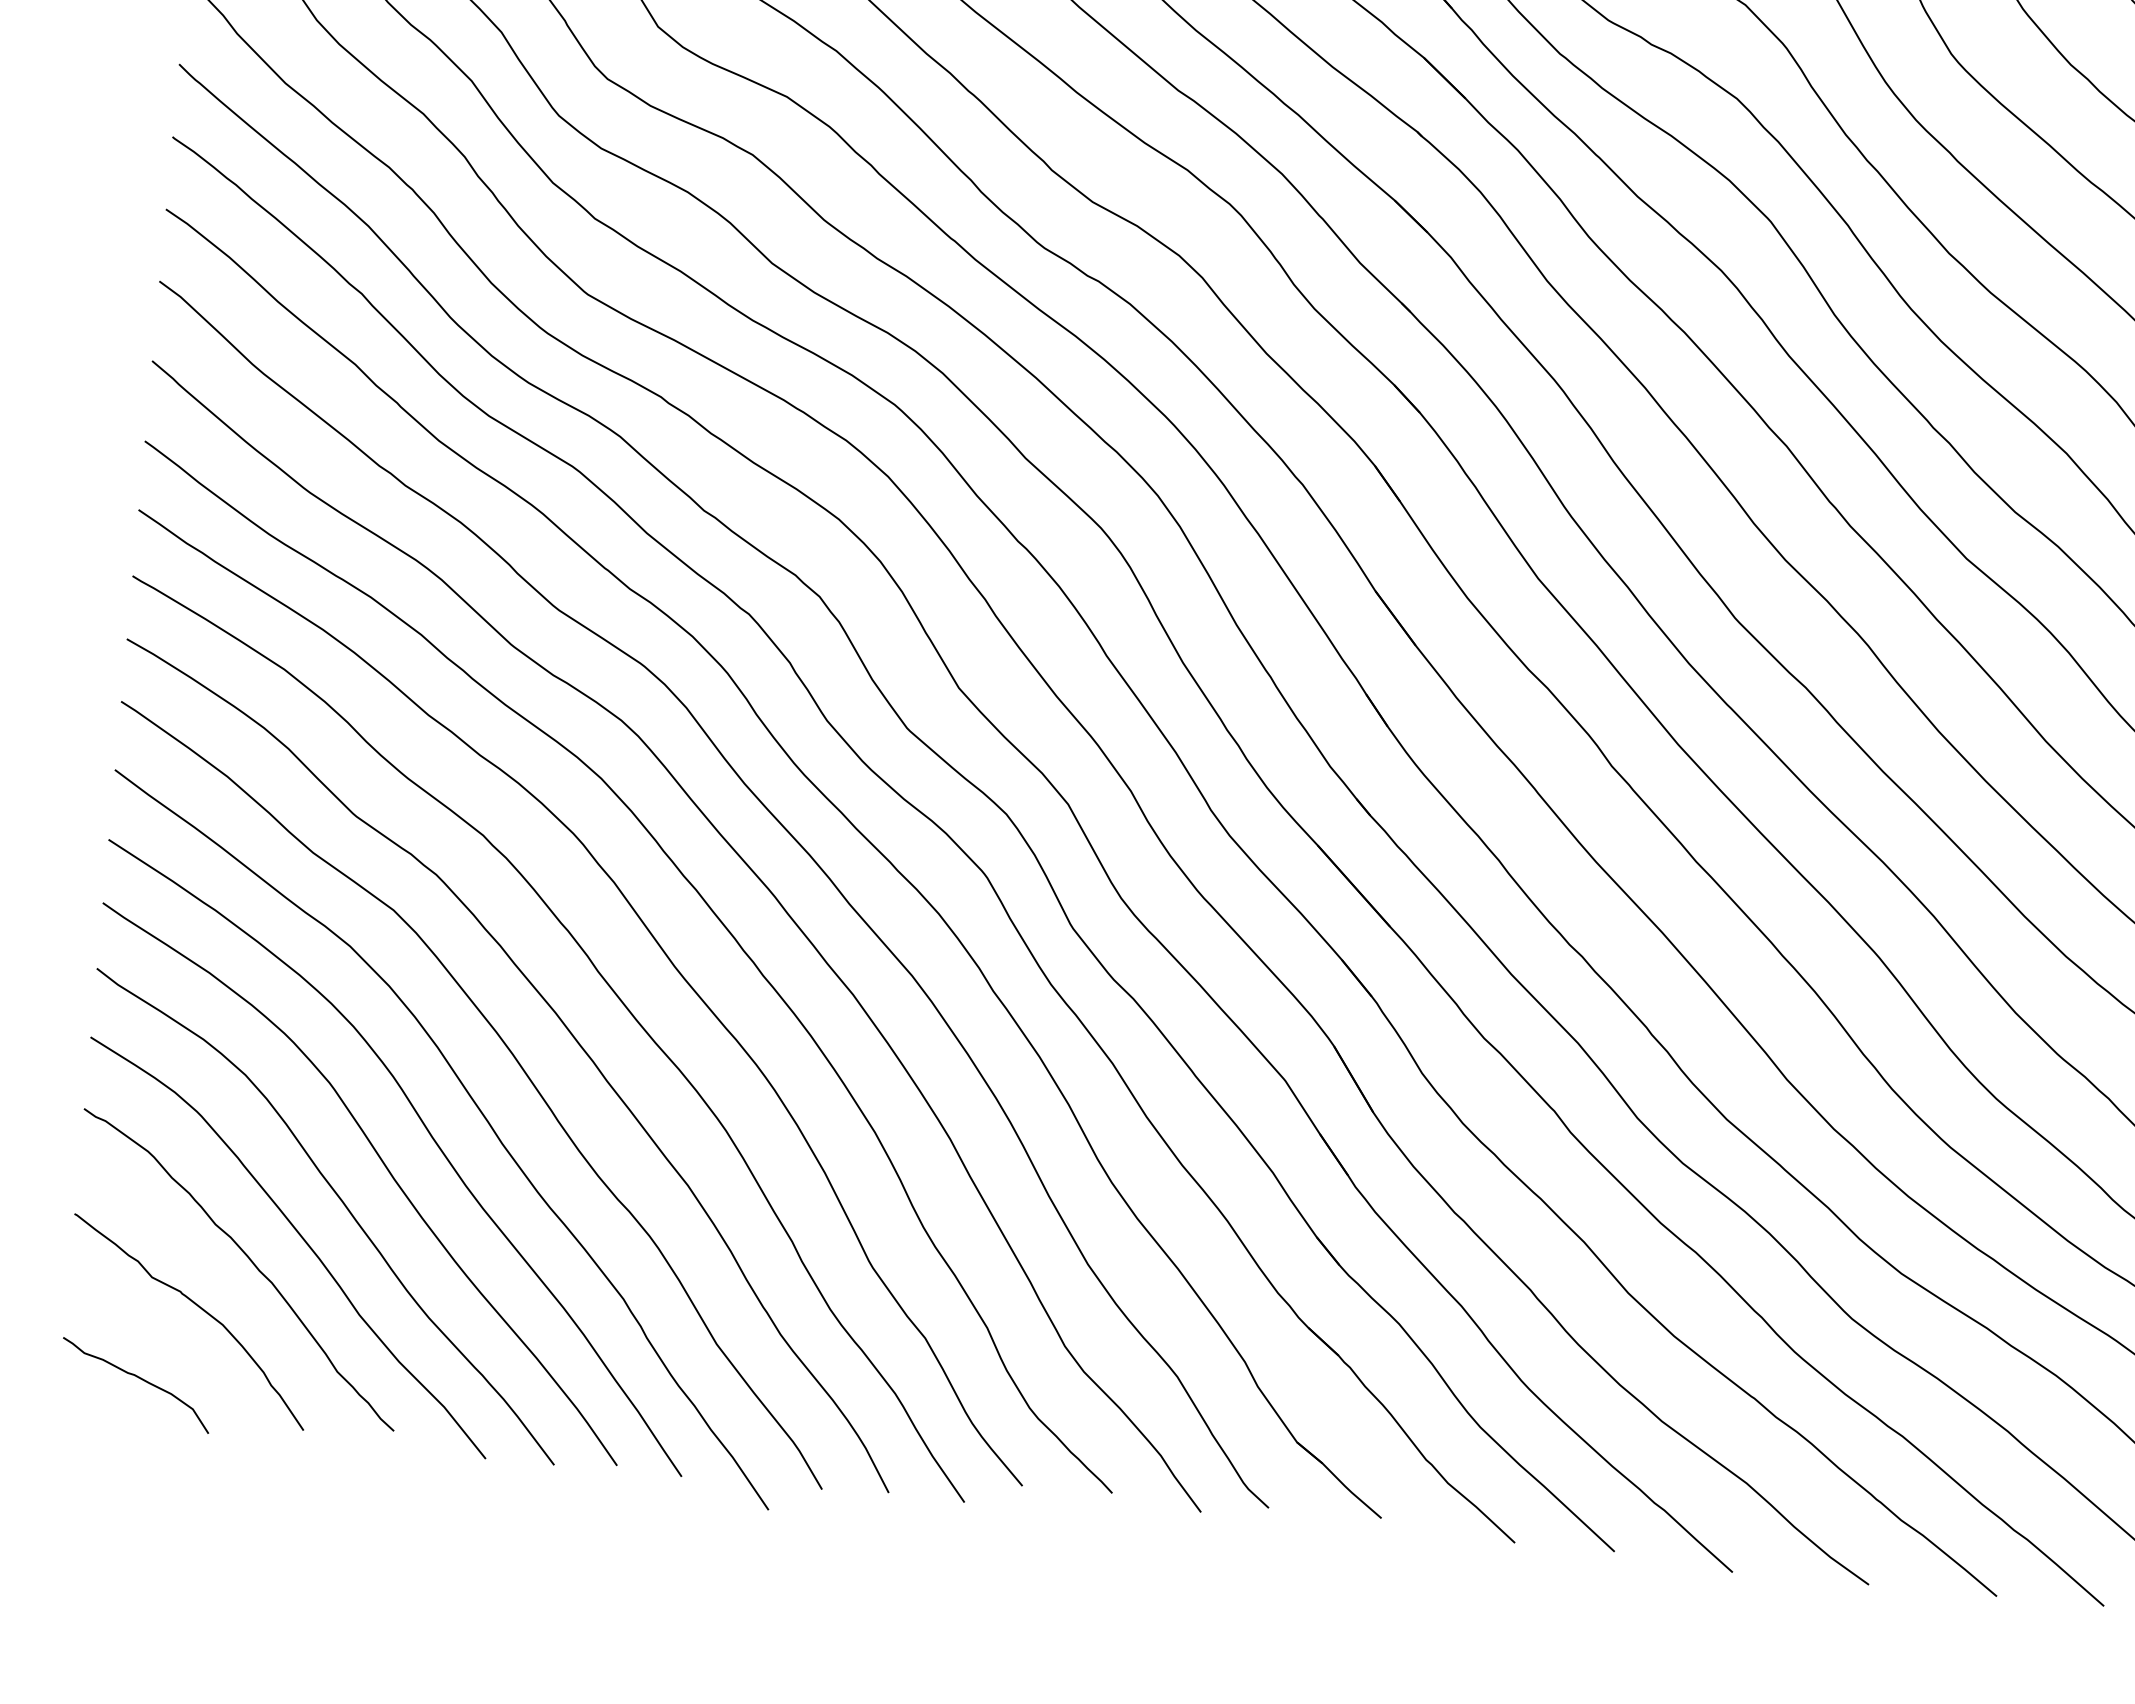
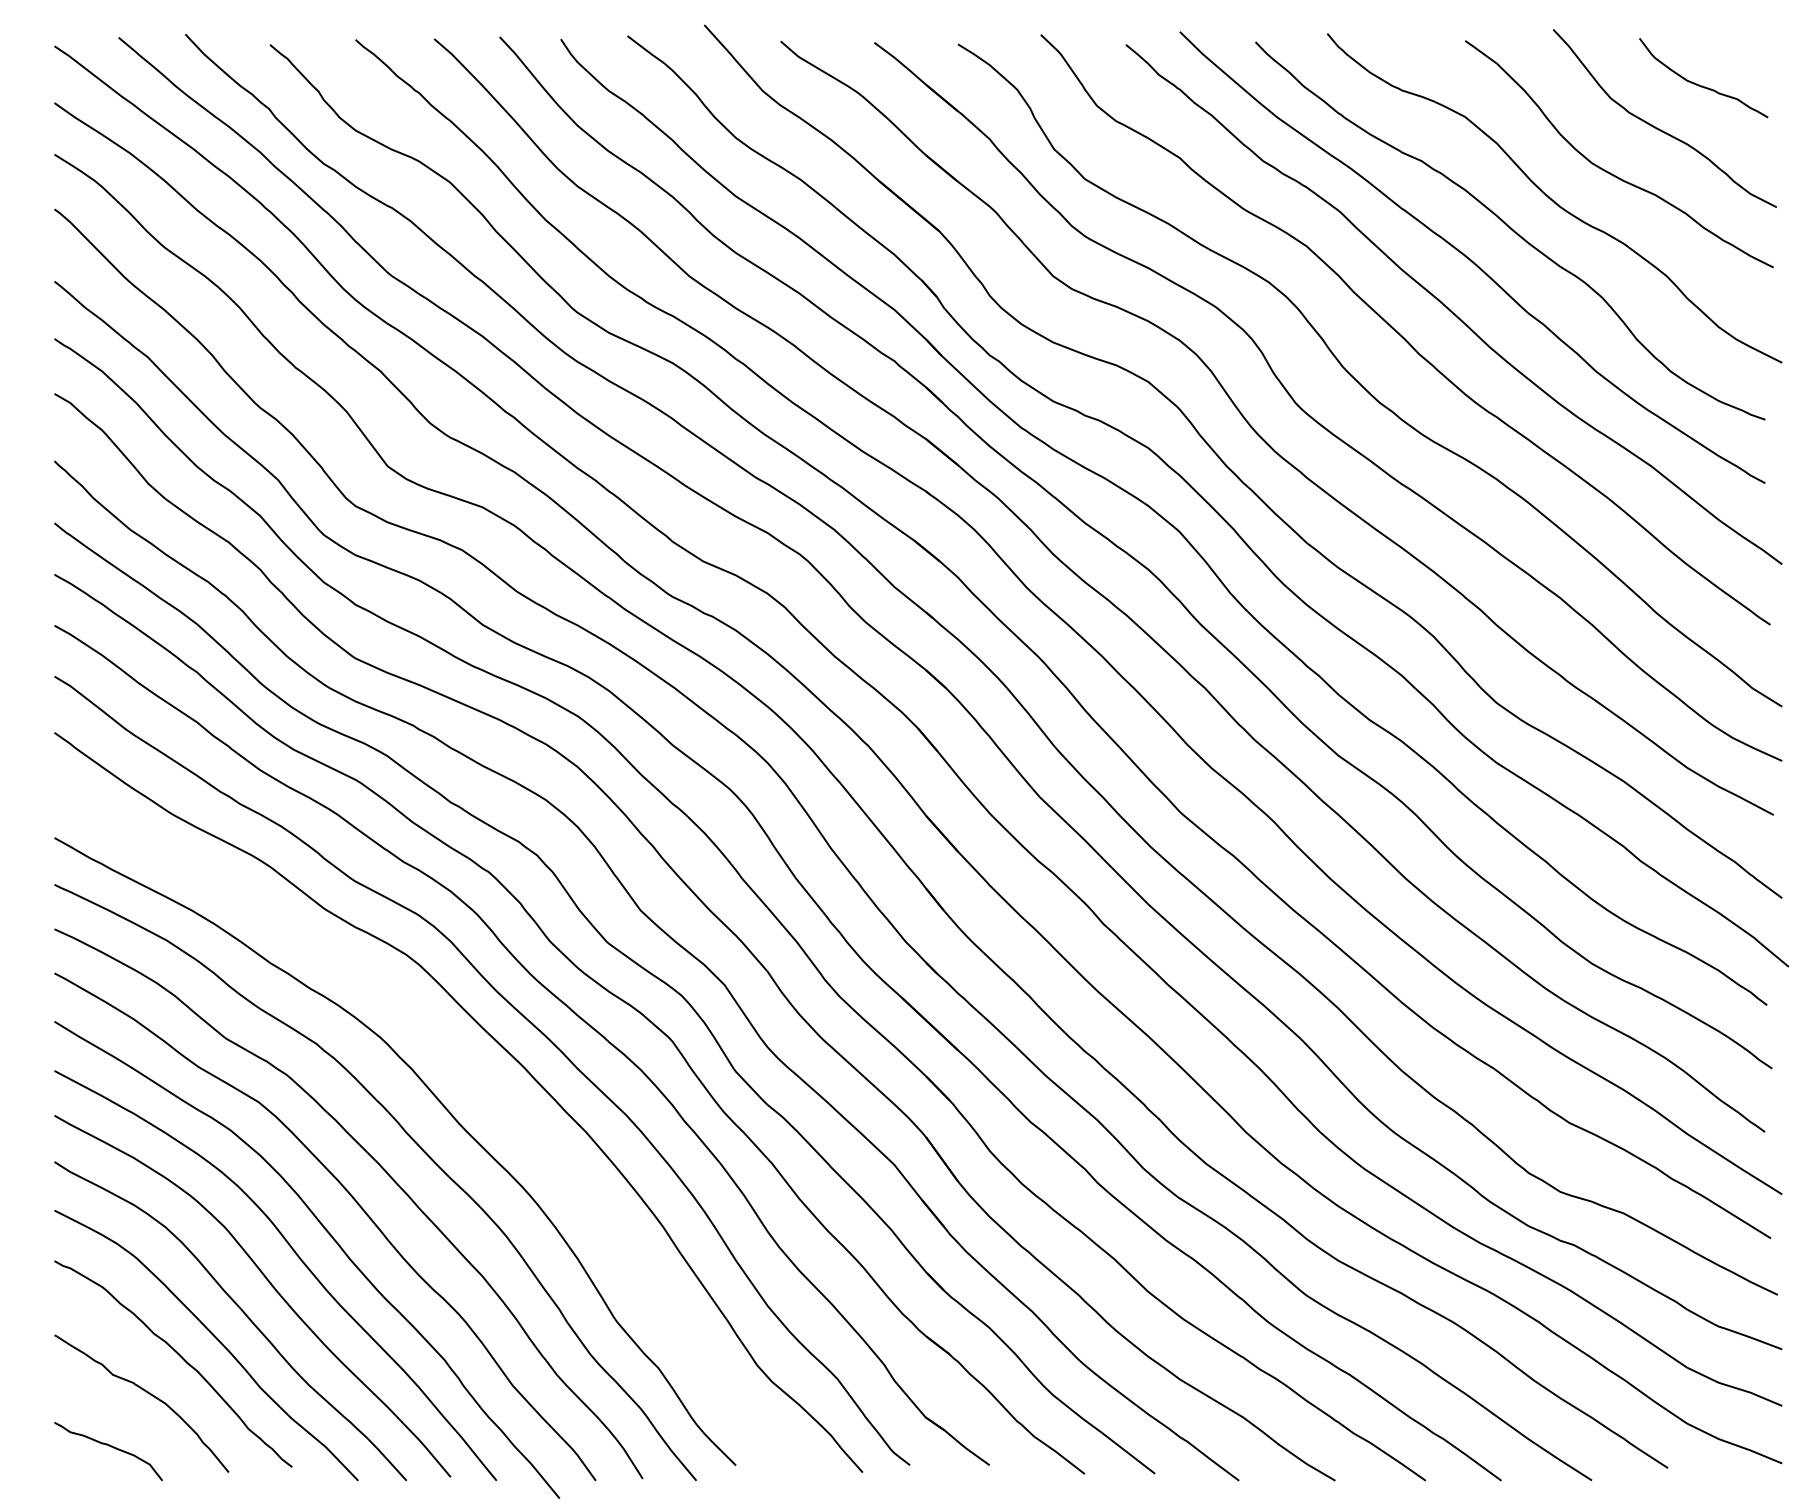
curve: (710, 910) -> (480, 1082), removed

